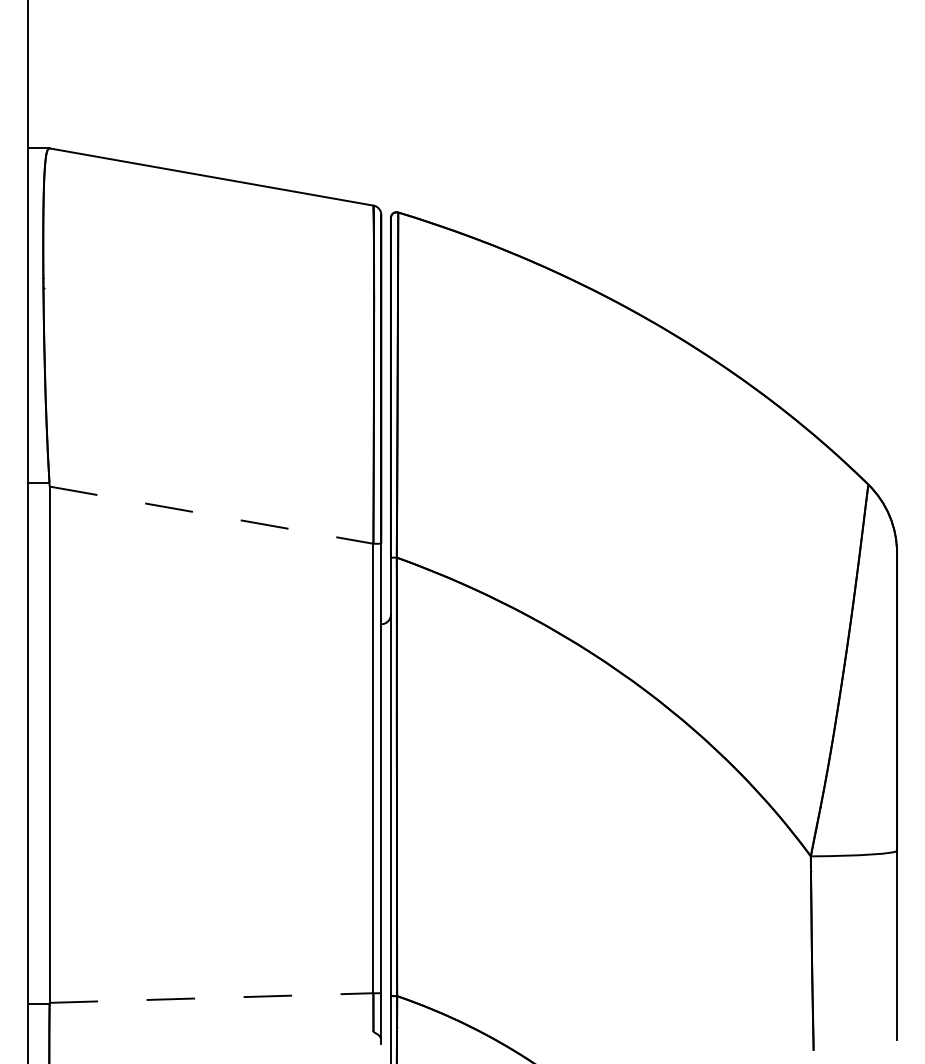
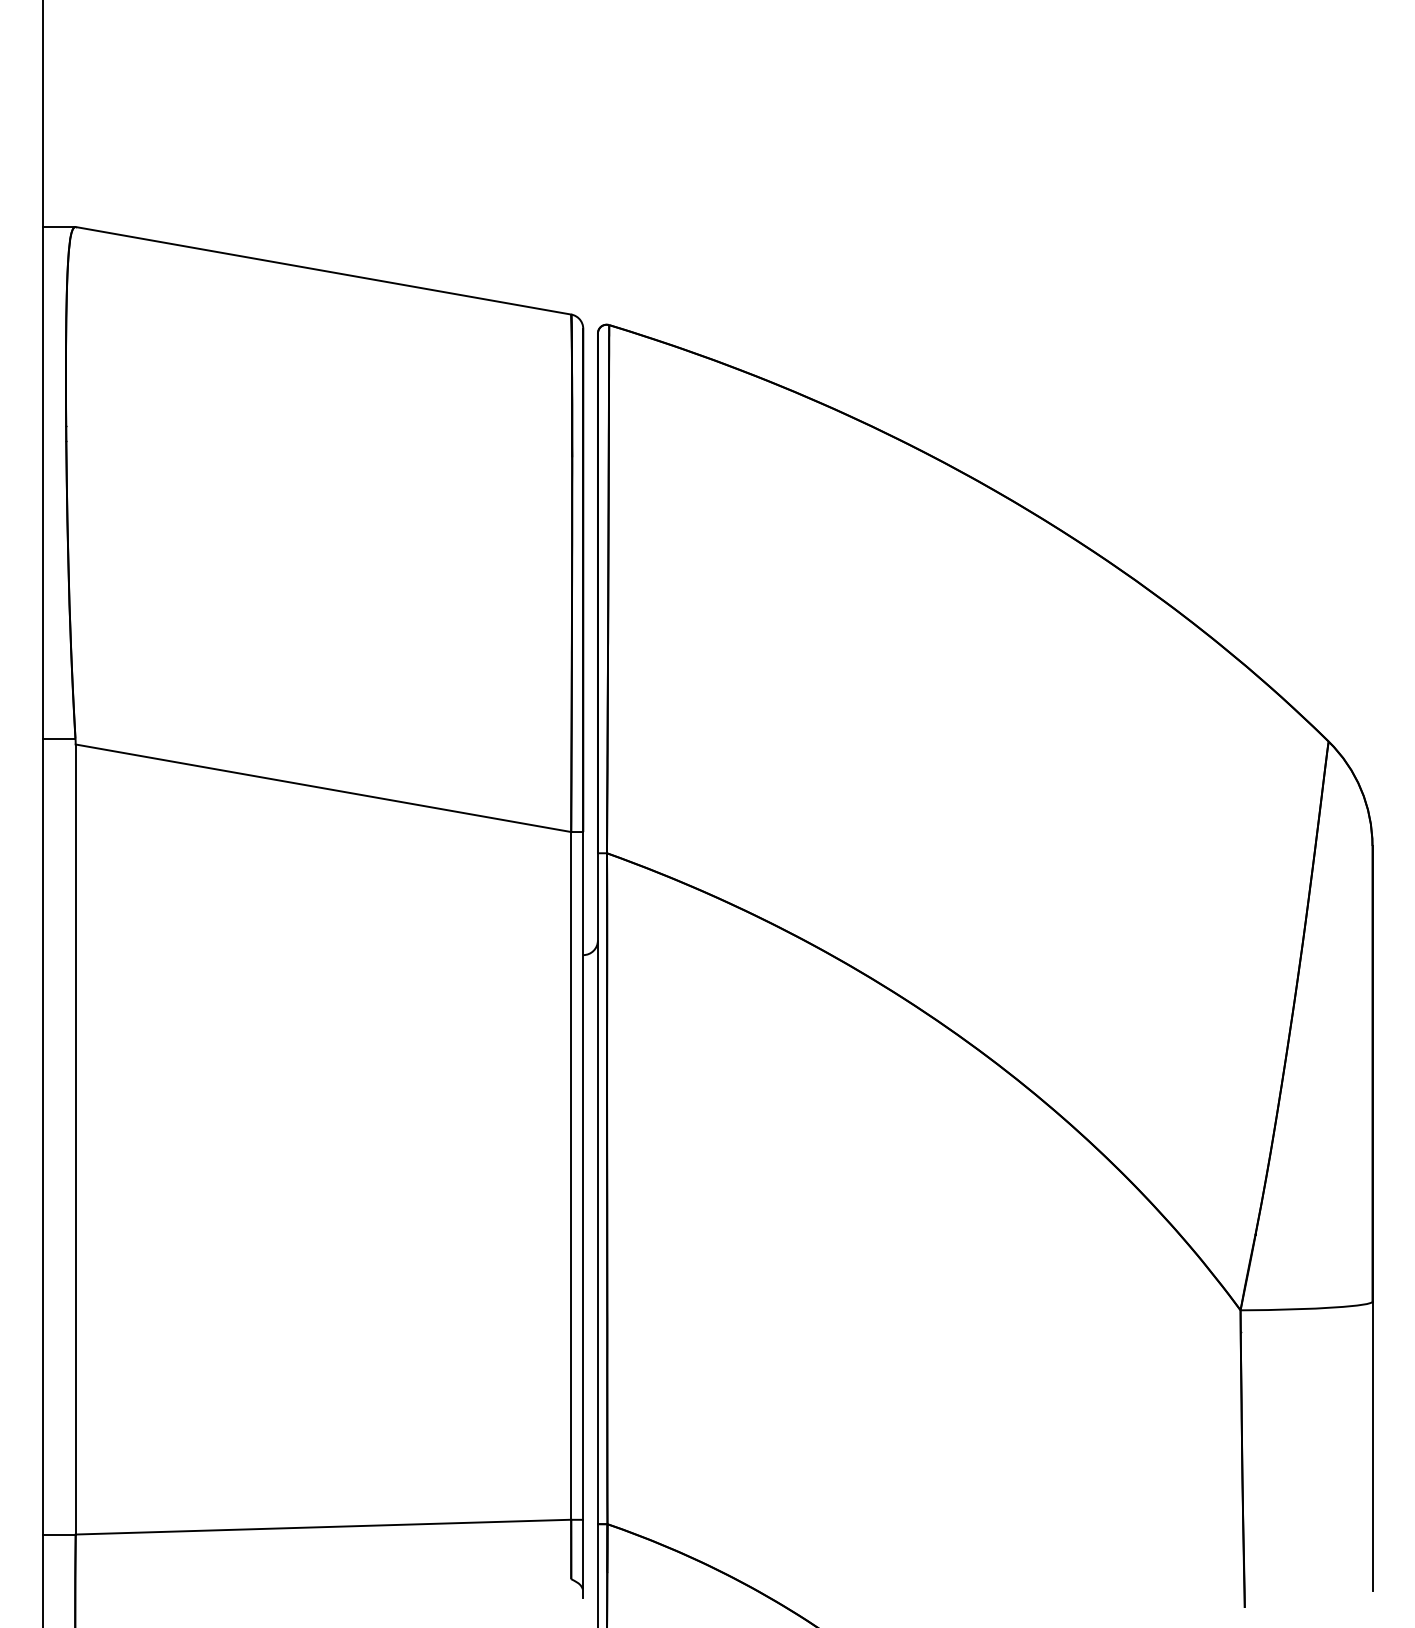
line: (212, 515) -> (324, 788), dashed -> solid
line: (211, 998) -> (323, 1527), dashed -> solid

